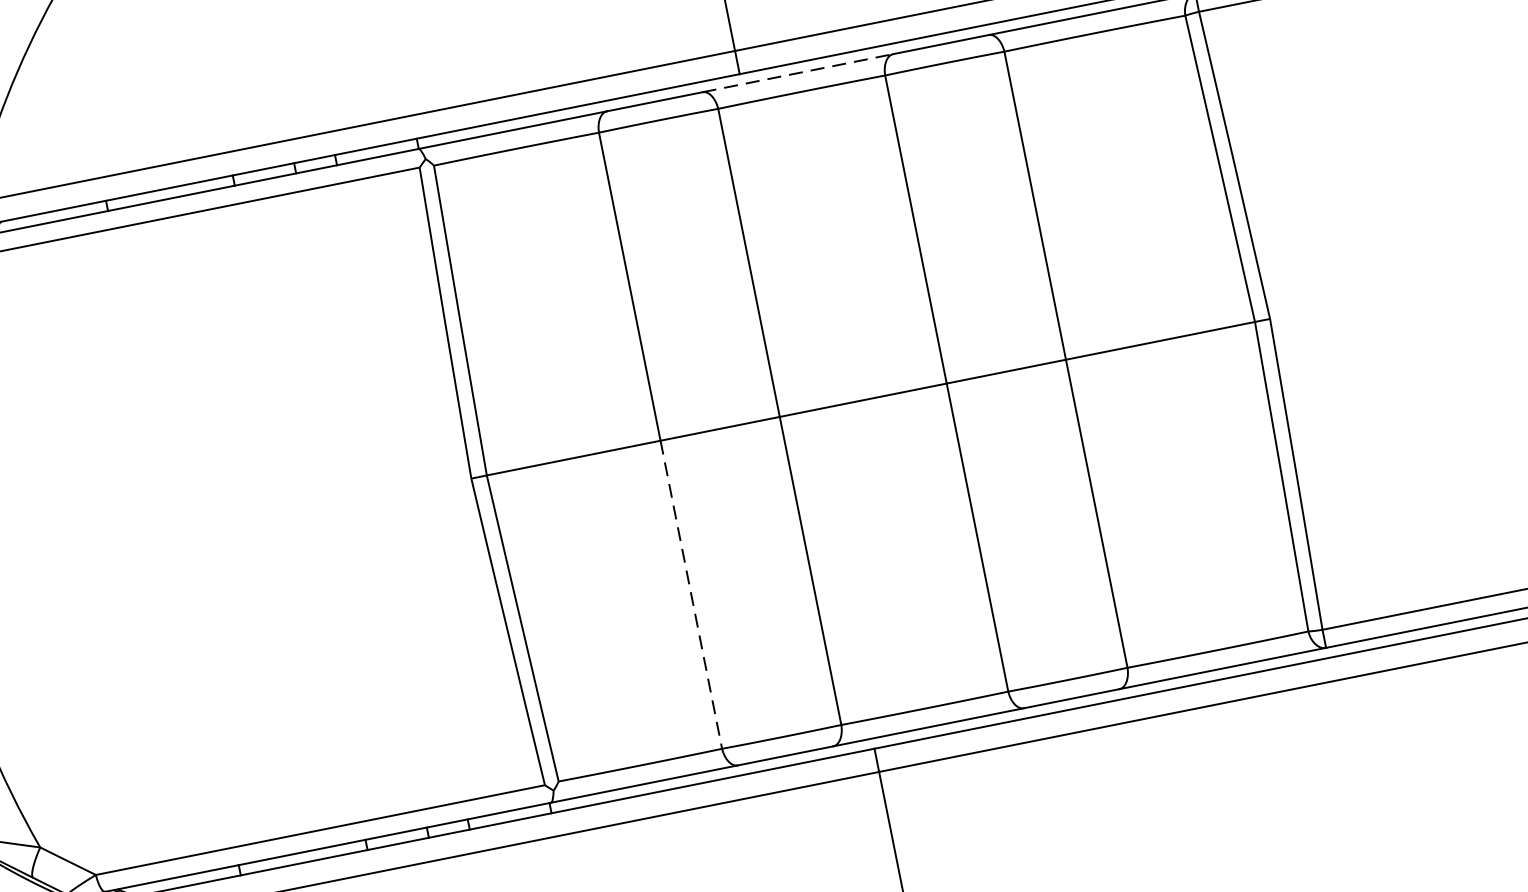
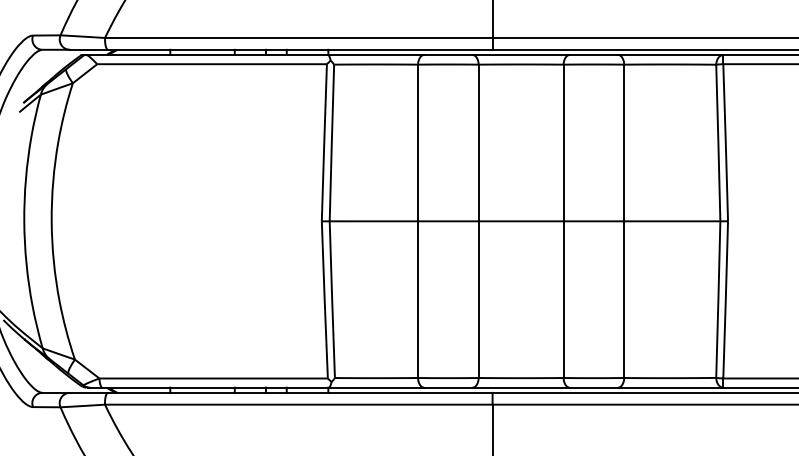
line: (798, 74) -> (521, 55), dashed -> solid
line: (692, 596) -> (418, 300), dashed -> solid

